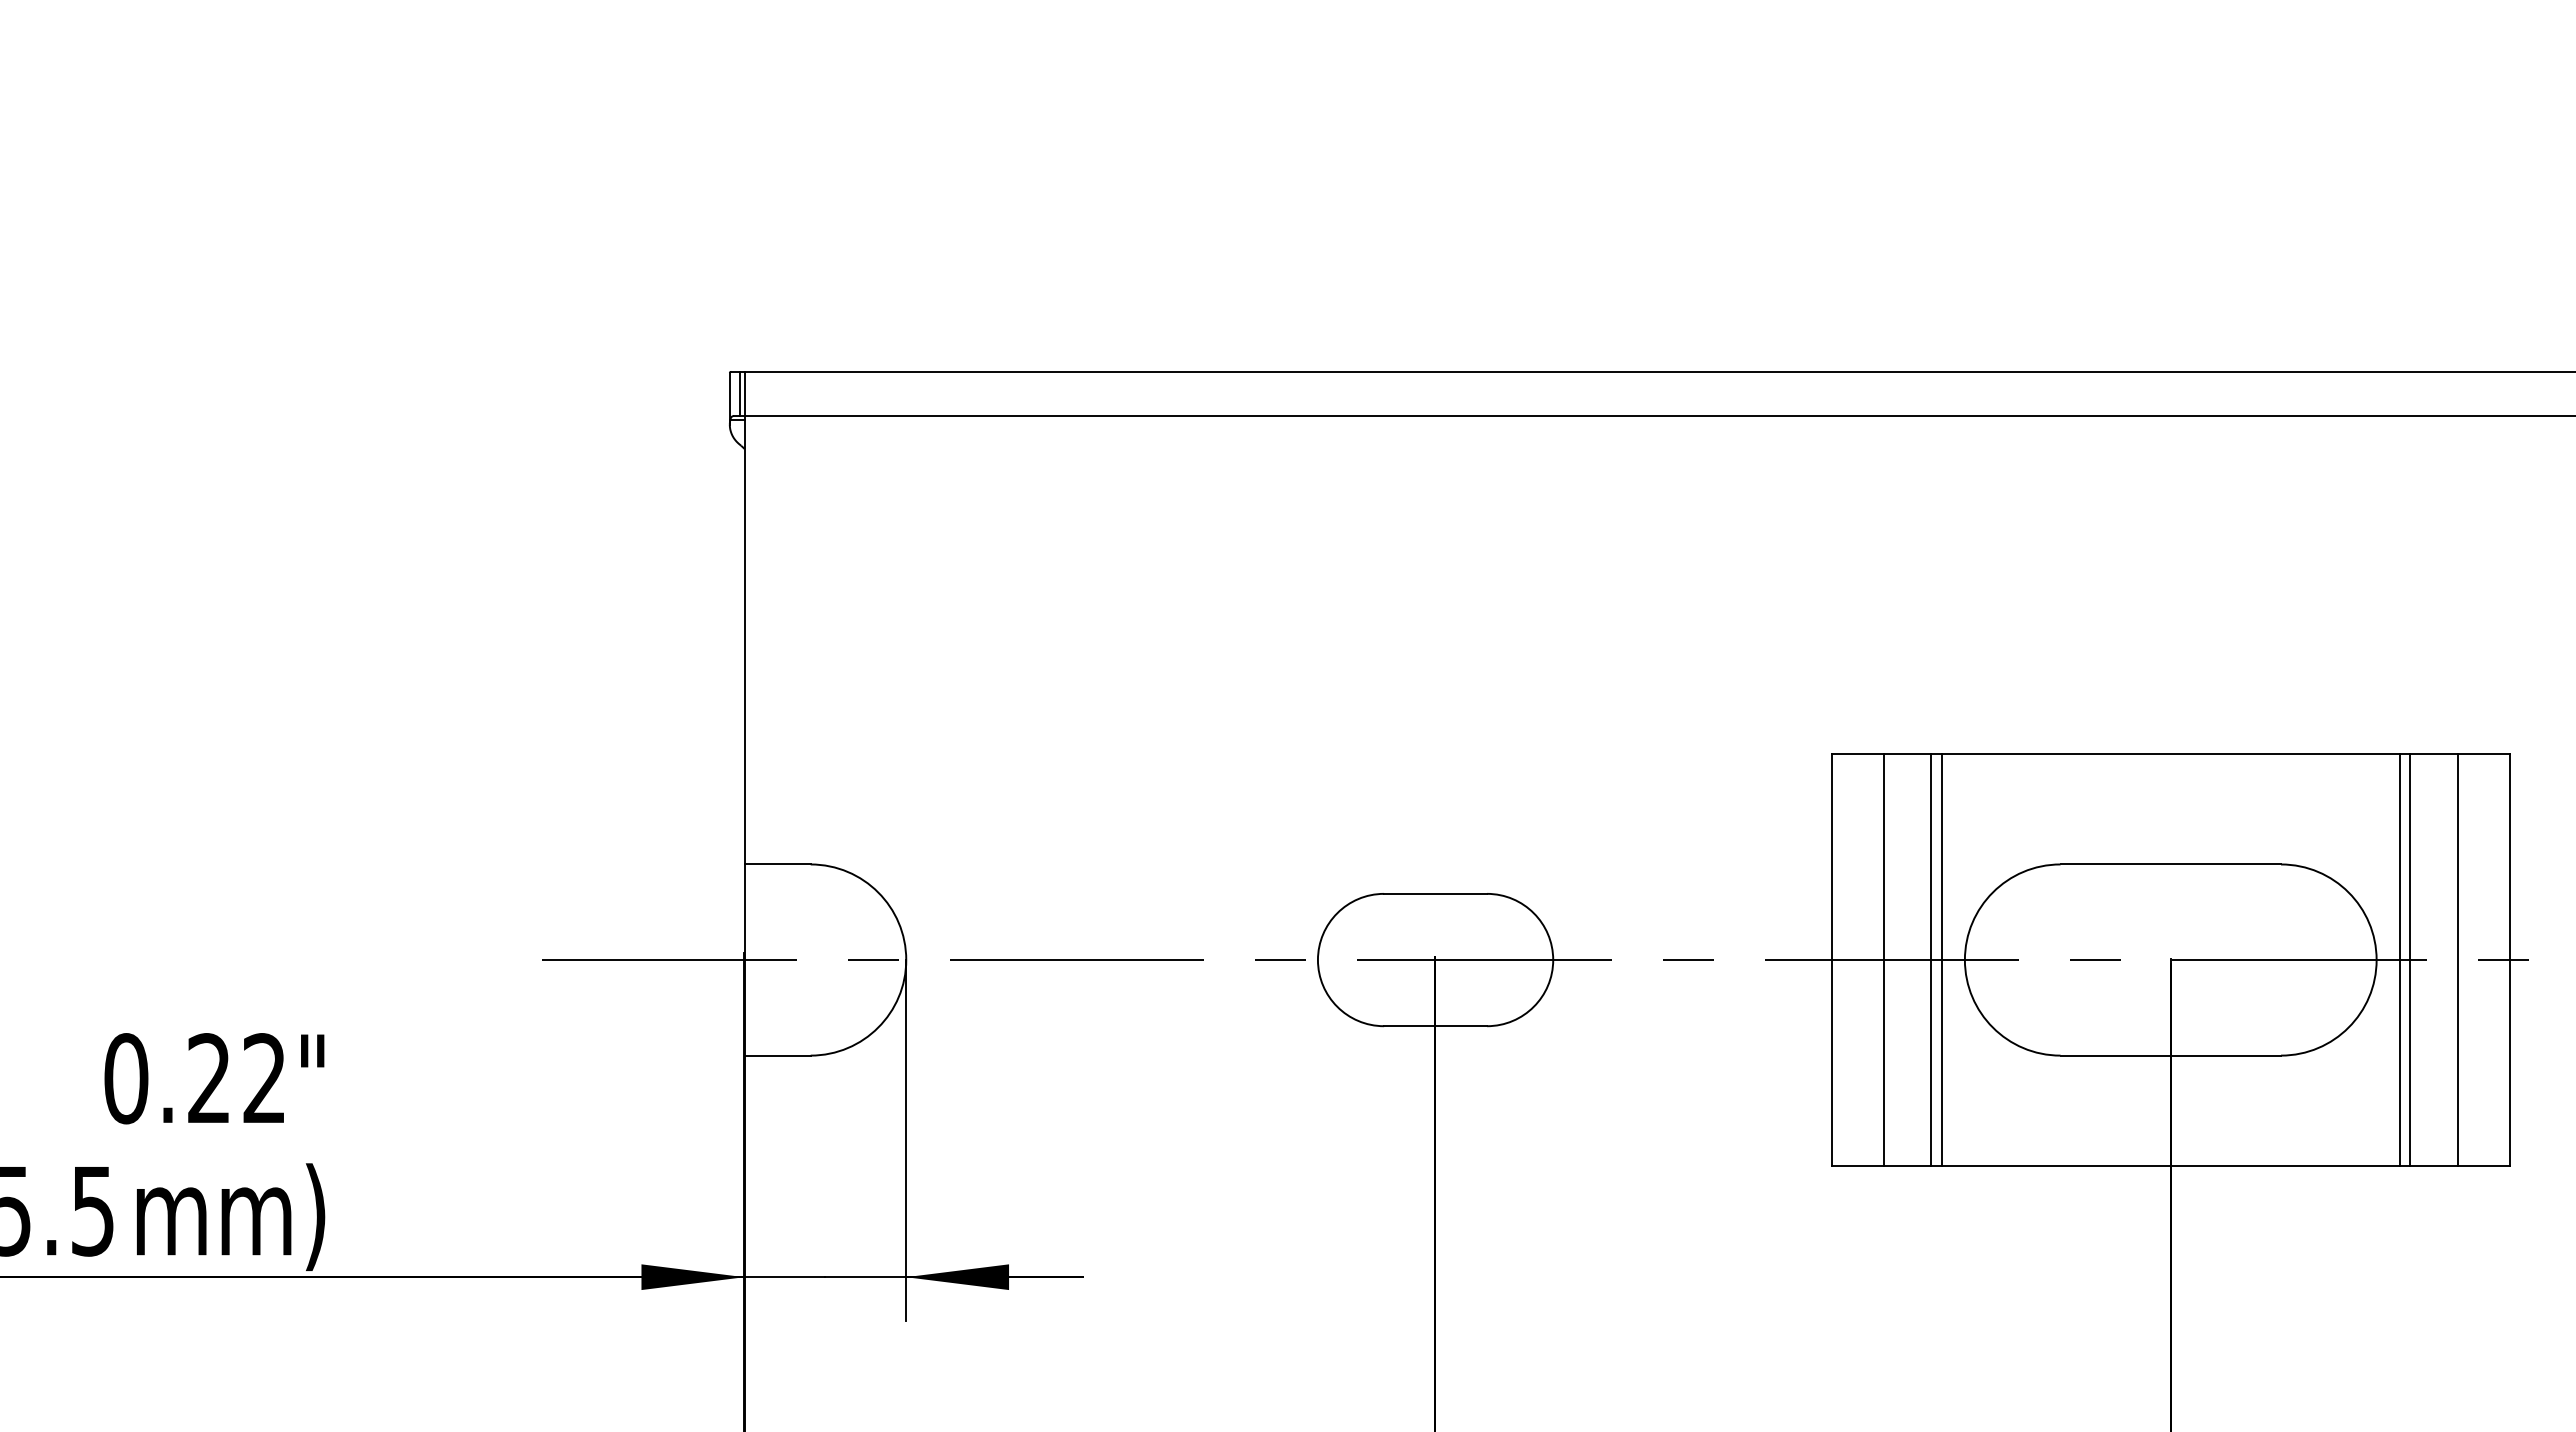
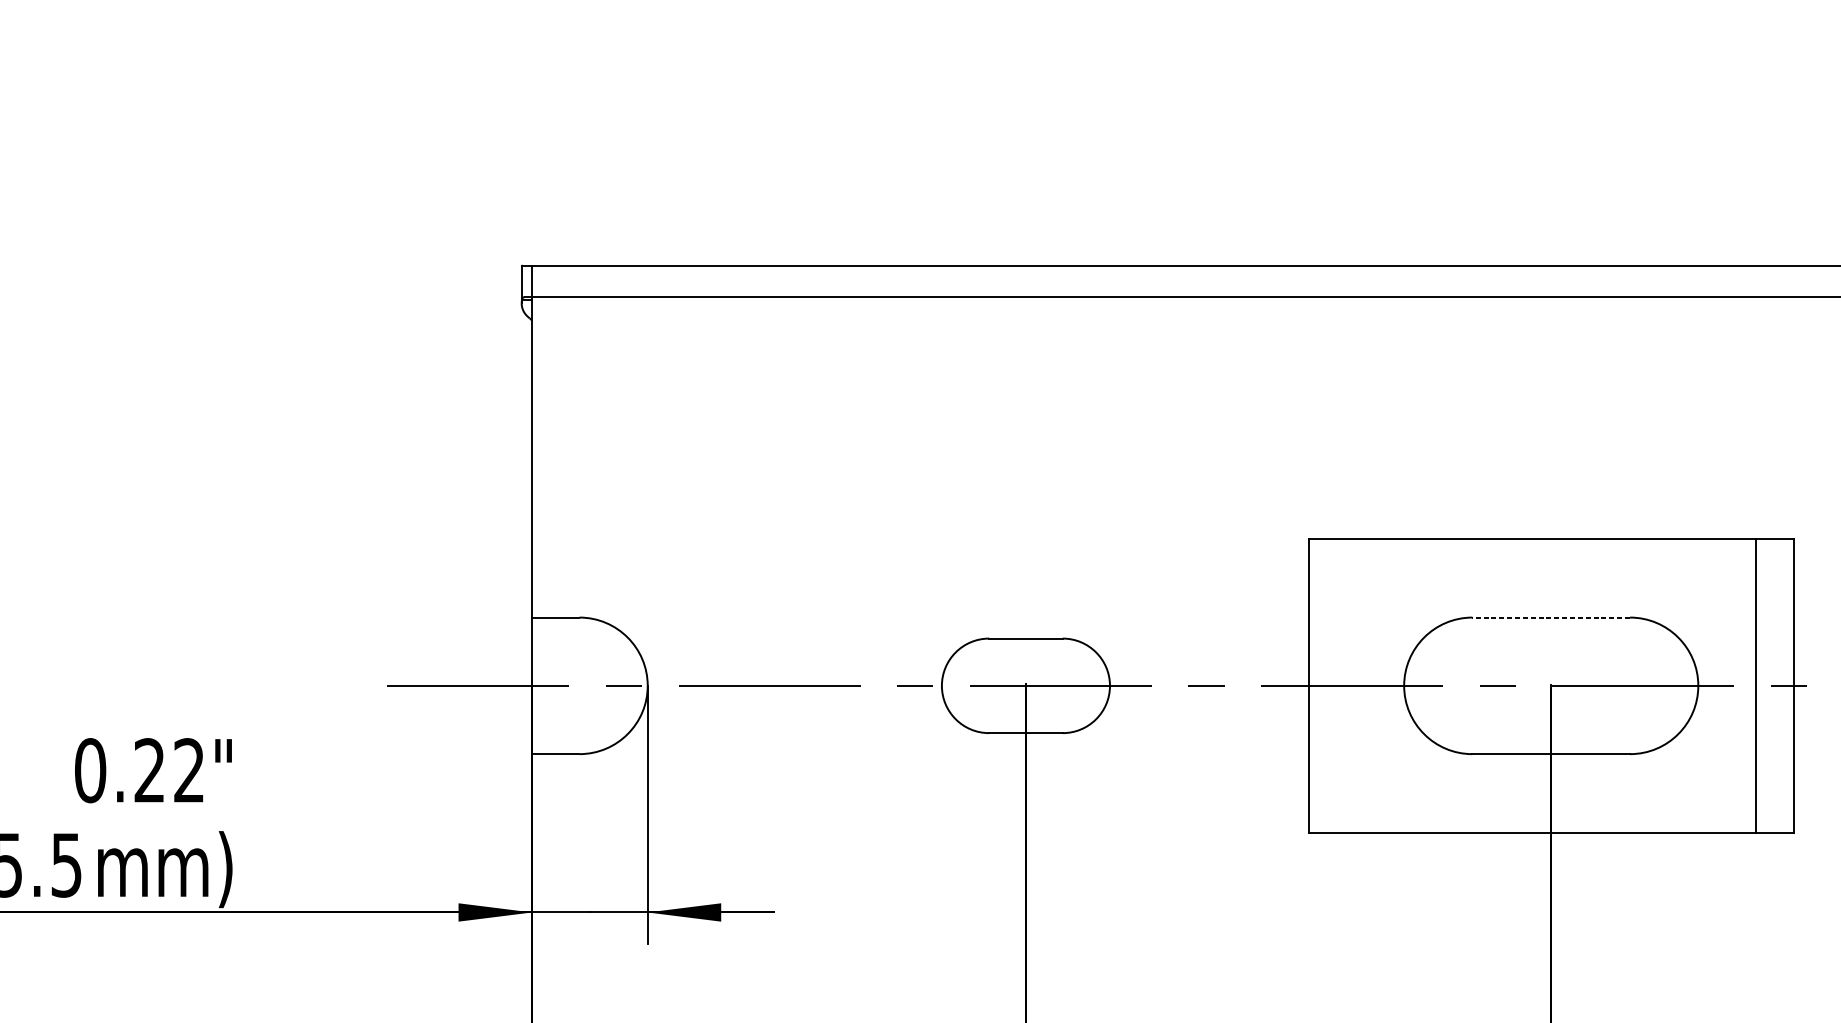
line: (739, 393) -> (528, 281), removed
line: (2170, 864) -> (1551, 617), solid -> dashed
line: (1883, 959) -> (1345, 685), removed
line: (1931, 959) -> (1380, 685), removed
line: (1941, 959) -> (1387, 685), removed
line: (2399, 959) -> (1714, 685), removed
line: (2410, 959) -> (1722, 685), removed

